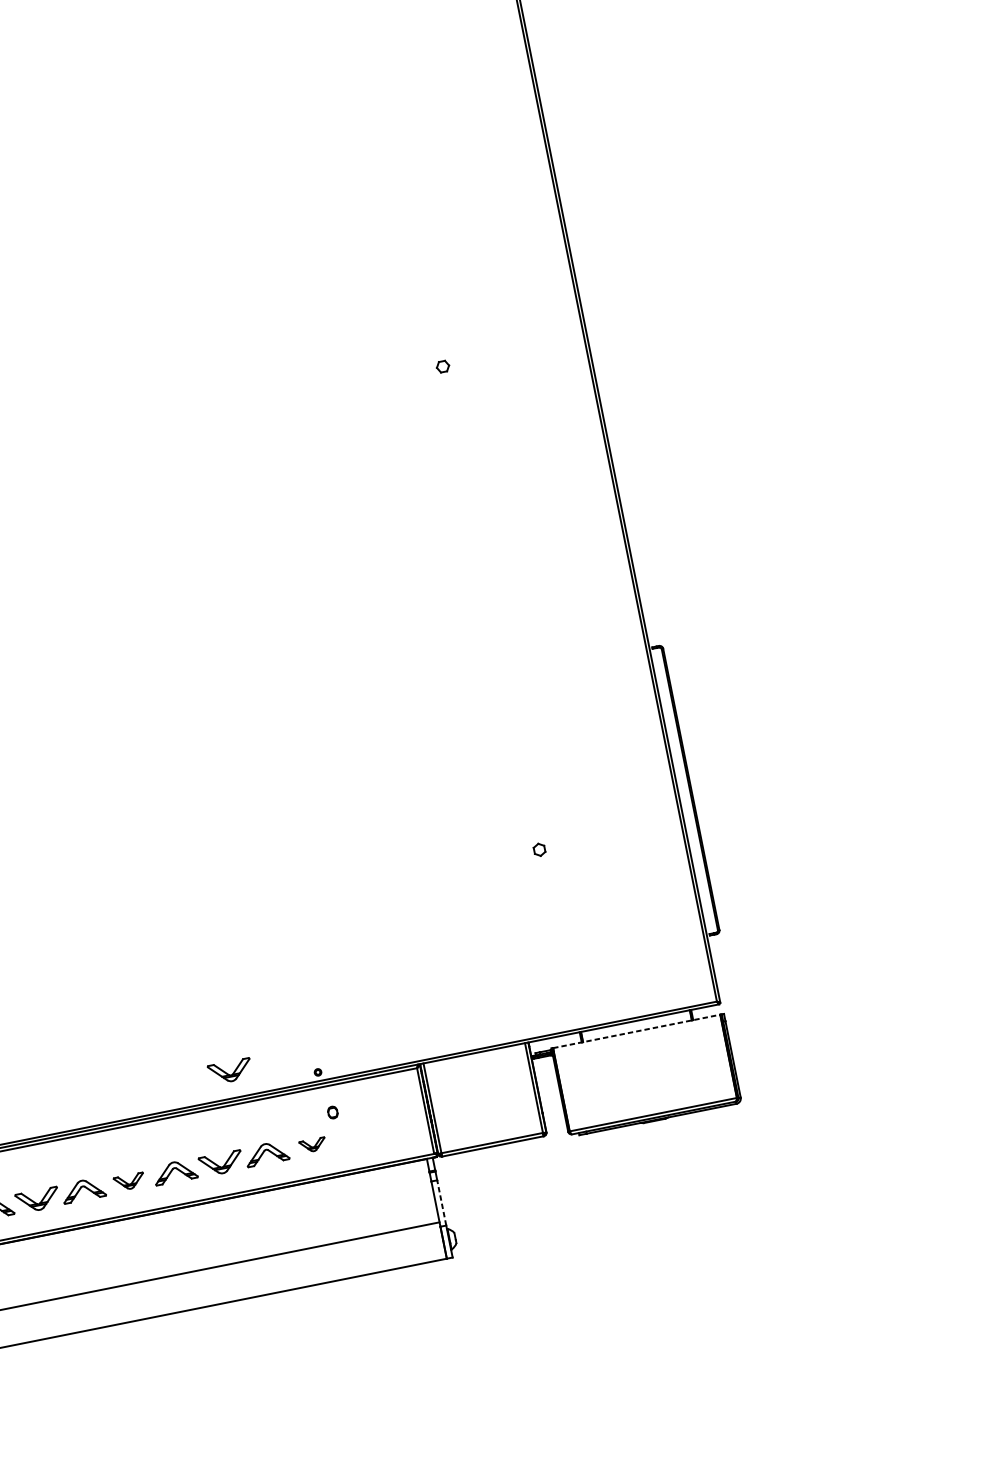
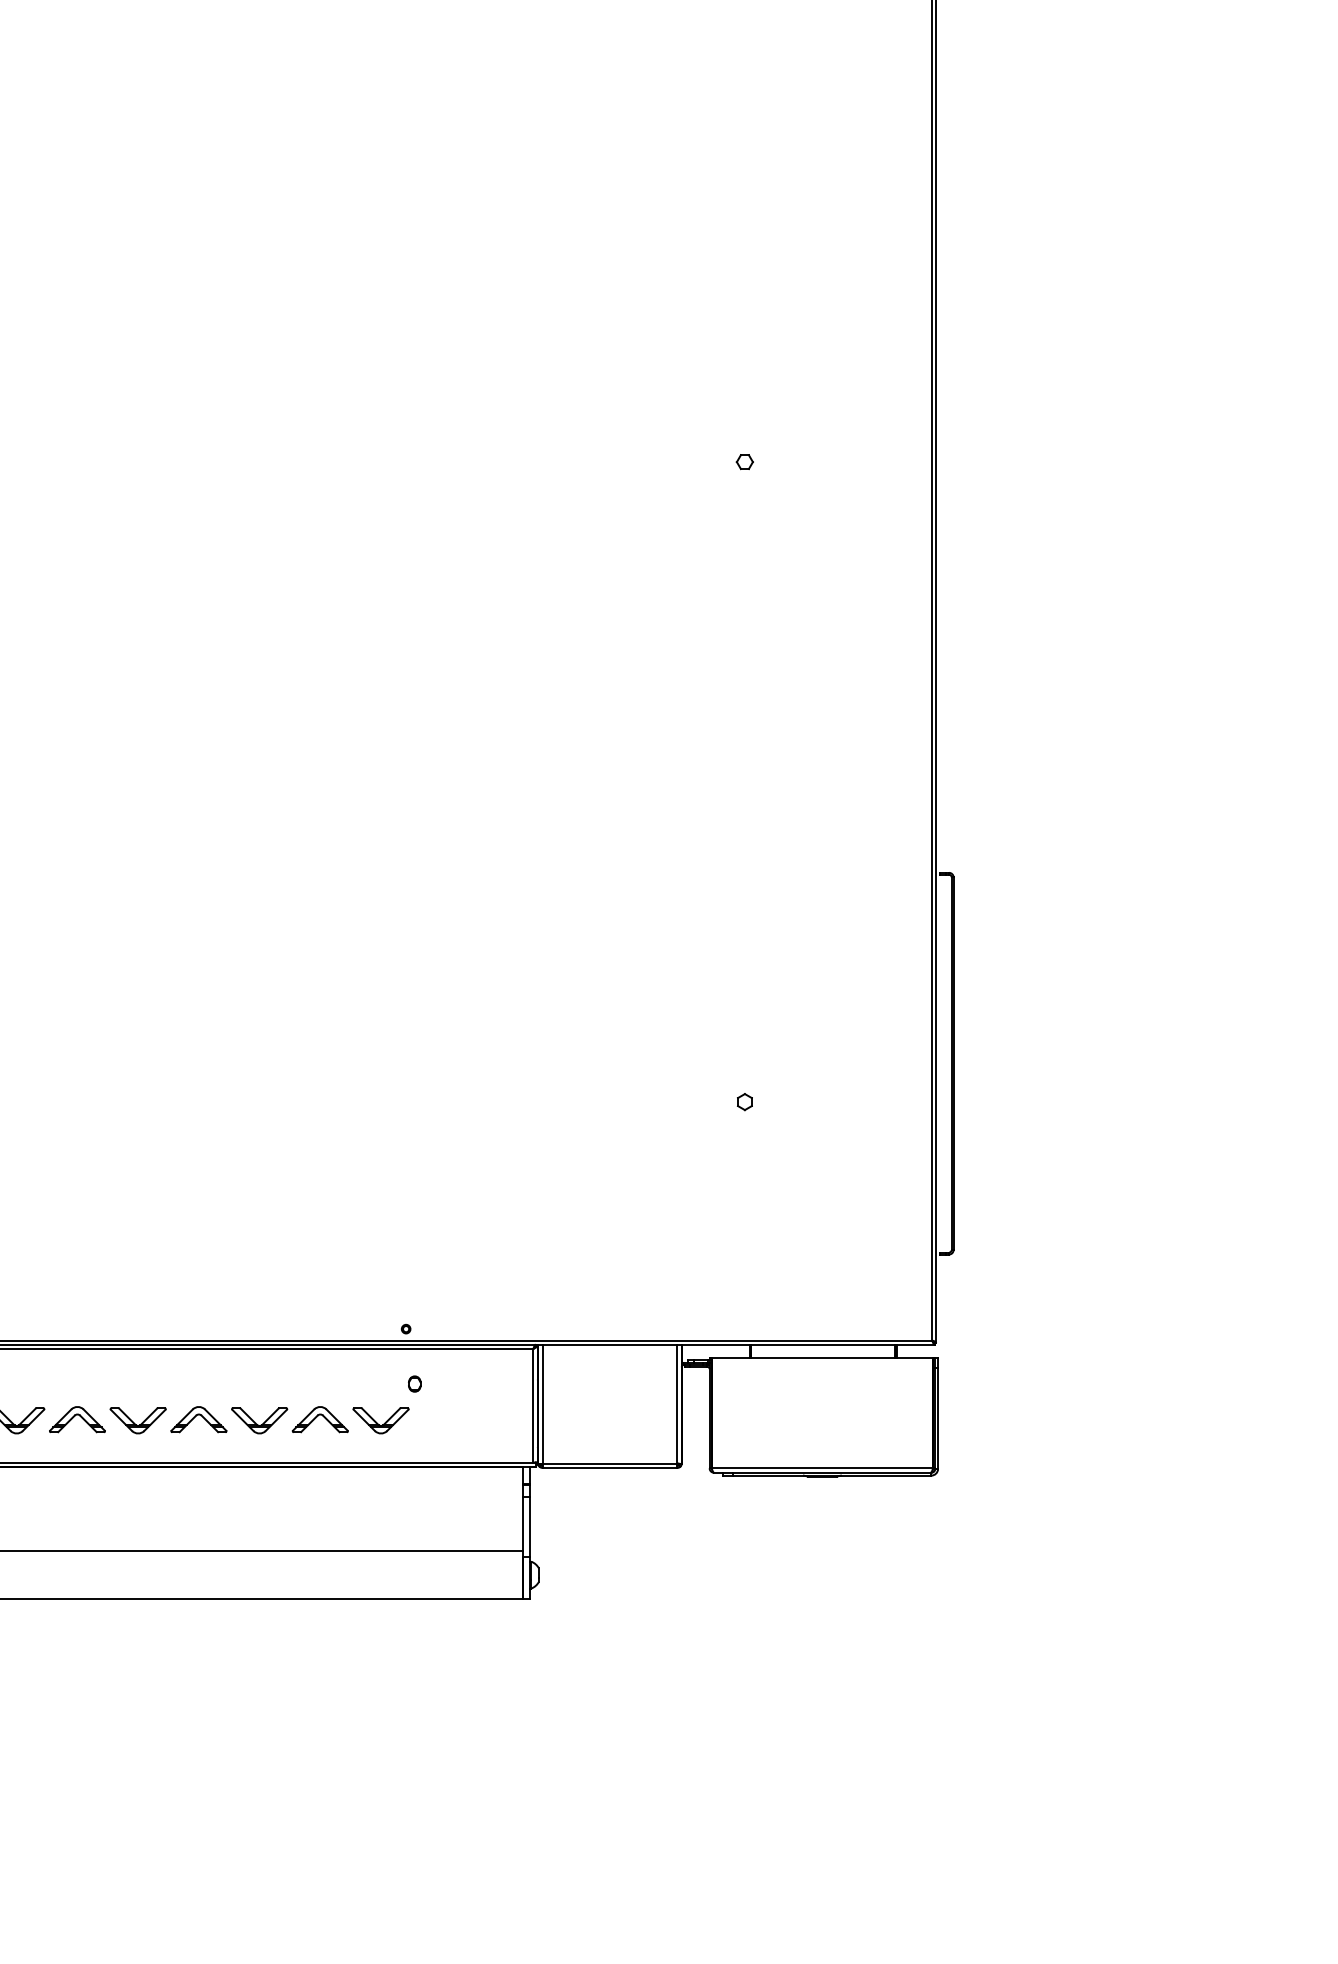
line: (636, 1031) -> (822, 1358), dashed -> solid
part: (230, 1071) -> (294, 1305), removed
part: (312, 1145) -> (380, 1420), size x1.67
part: (129, 1181) -> (137, 1420), size x1.43
line: (441, 1202) -> (530, 1526), dashed -> solid

